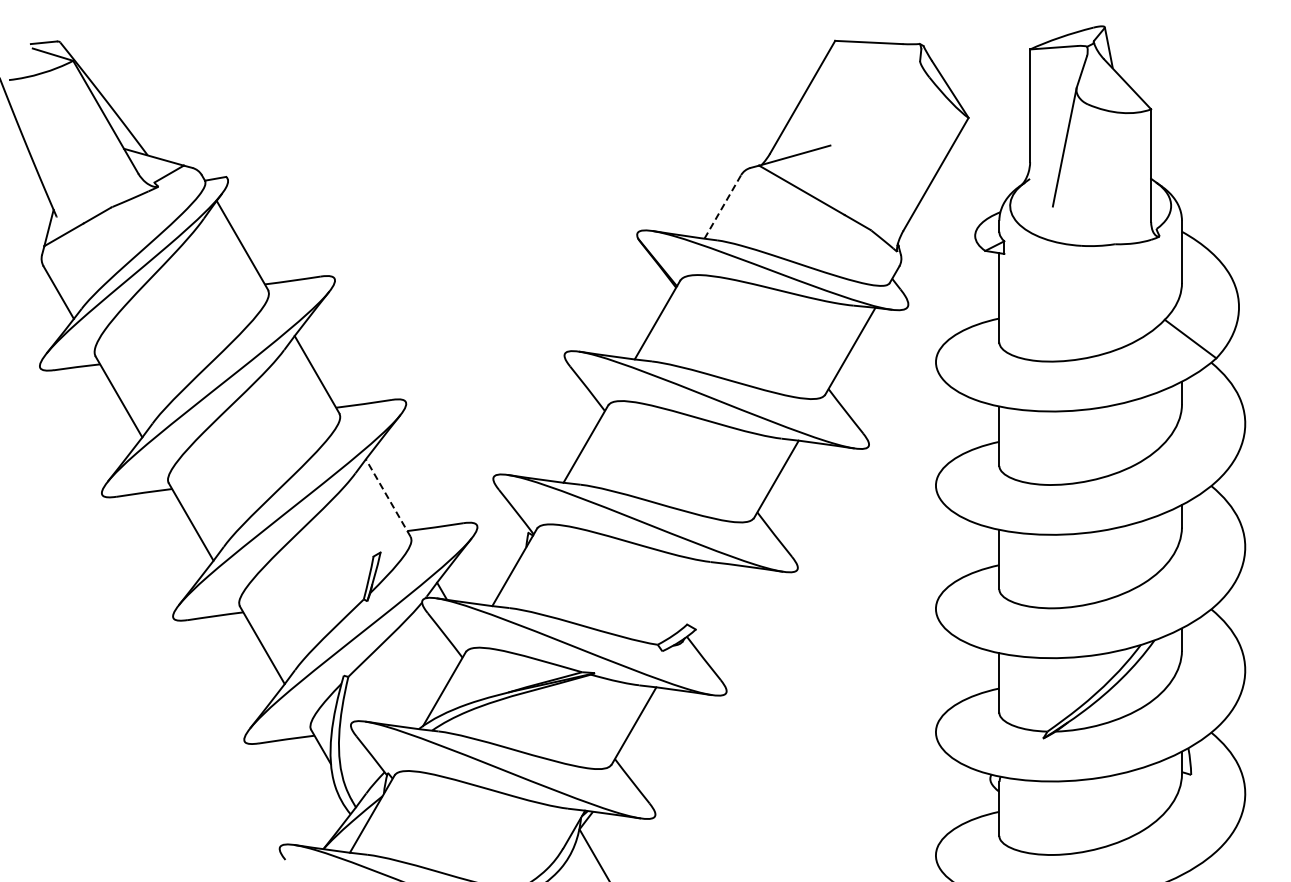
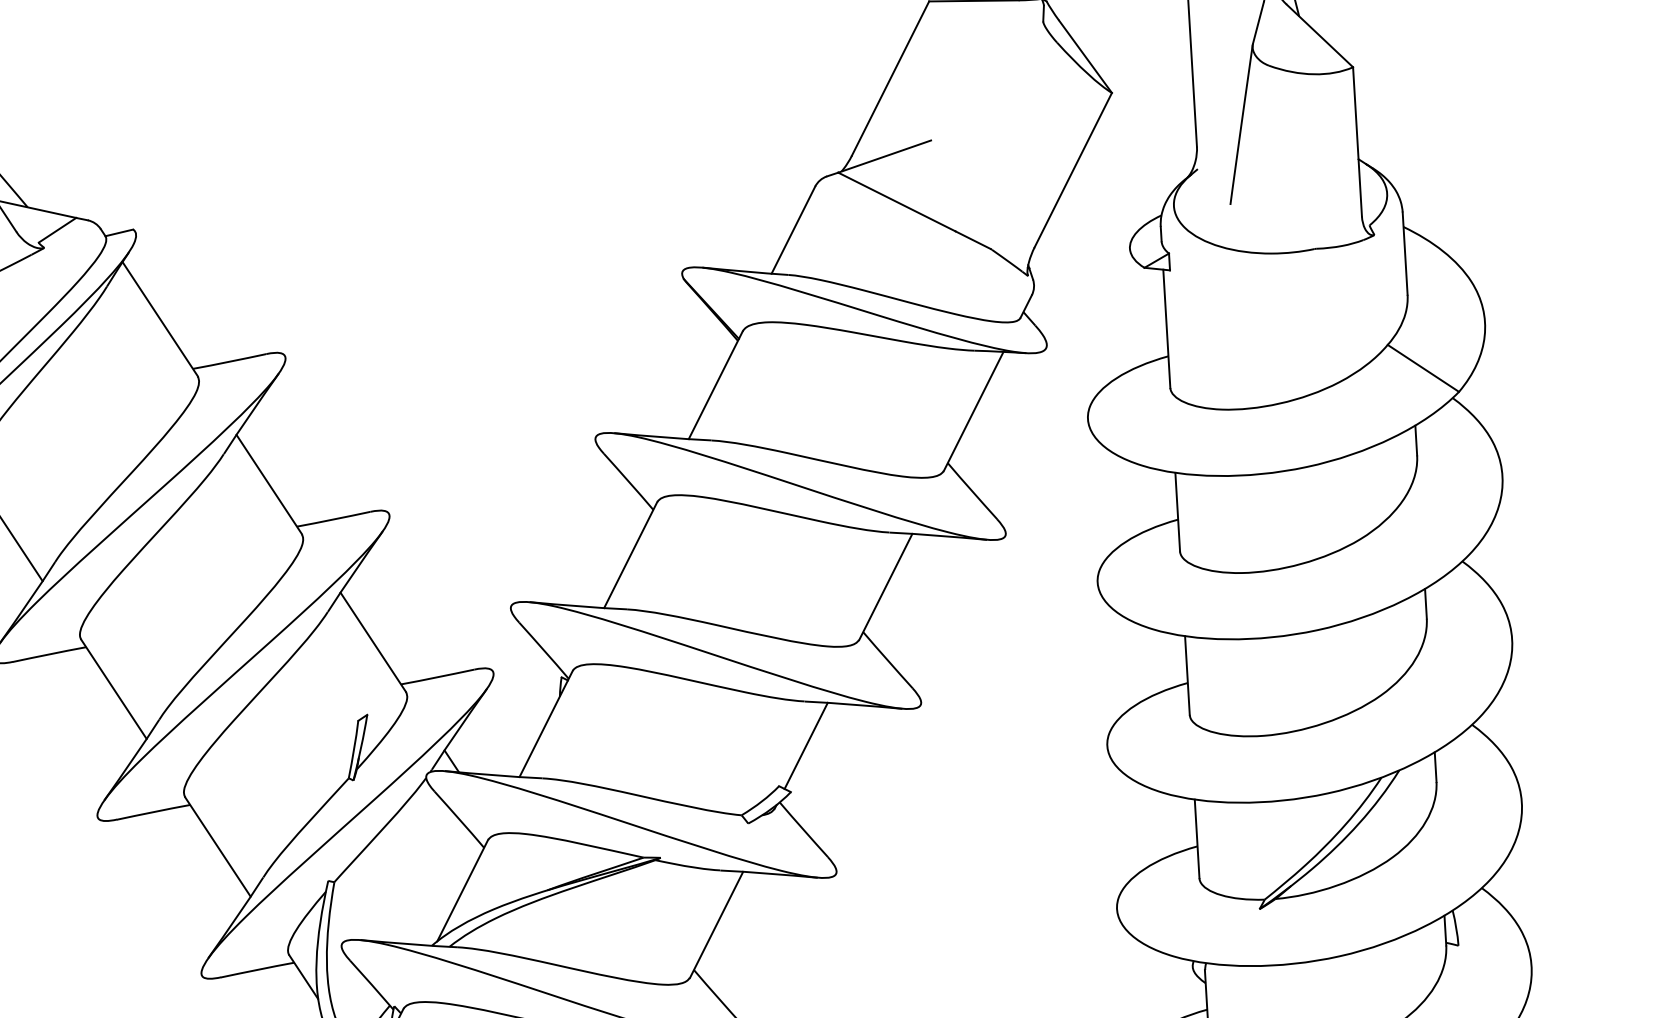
line: (722, 206) -> (792, 229), dashed -> solid
line: (388, 498) -> (373, 642), dashed -> solid
line: (709, 595) -> (806, 745), added

